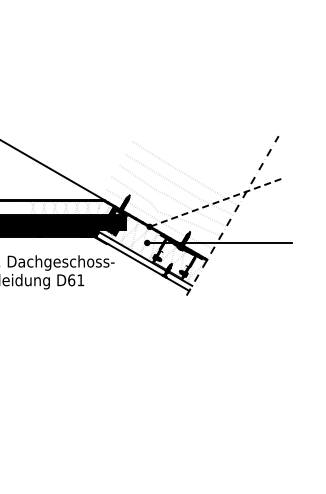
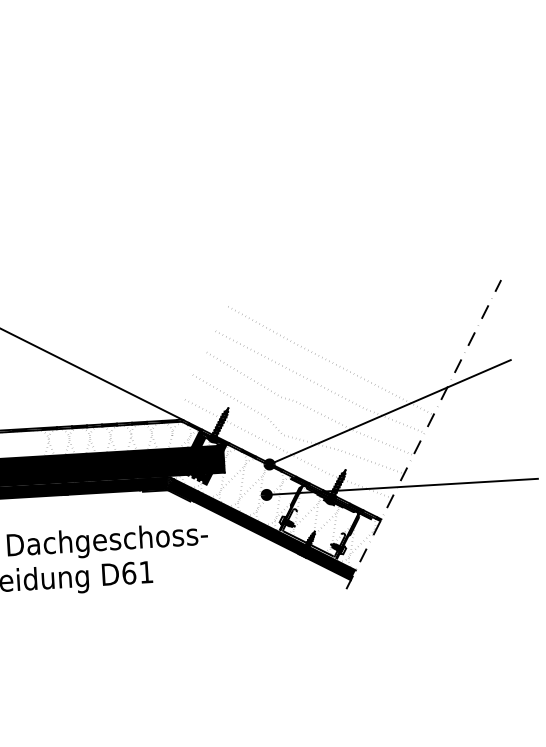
line: (215, 202) -> (390, 411), dashed -> solid
fill: (144, 260) -> (263, 528), added

